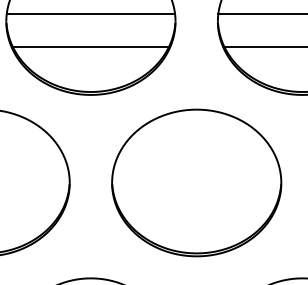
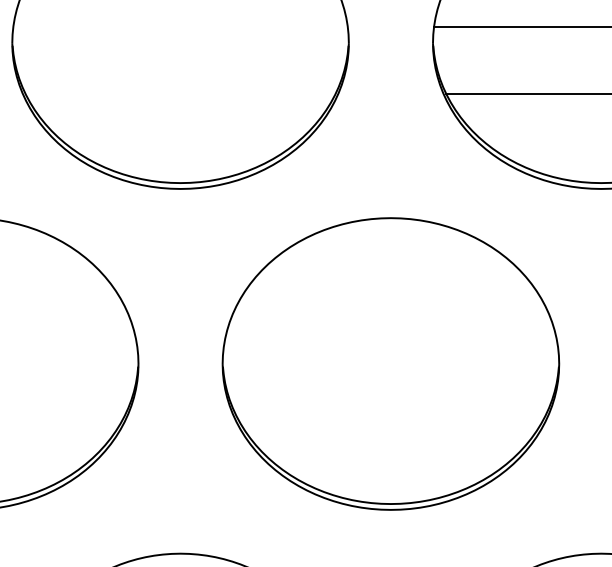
line: (90, 13) -> (179, 26), removed
line: (90, 47) -> (179, 94), removed

